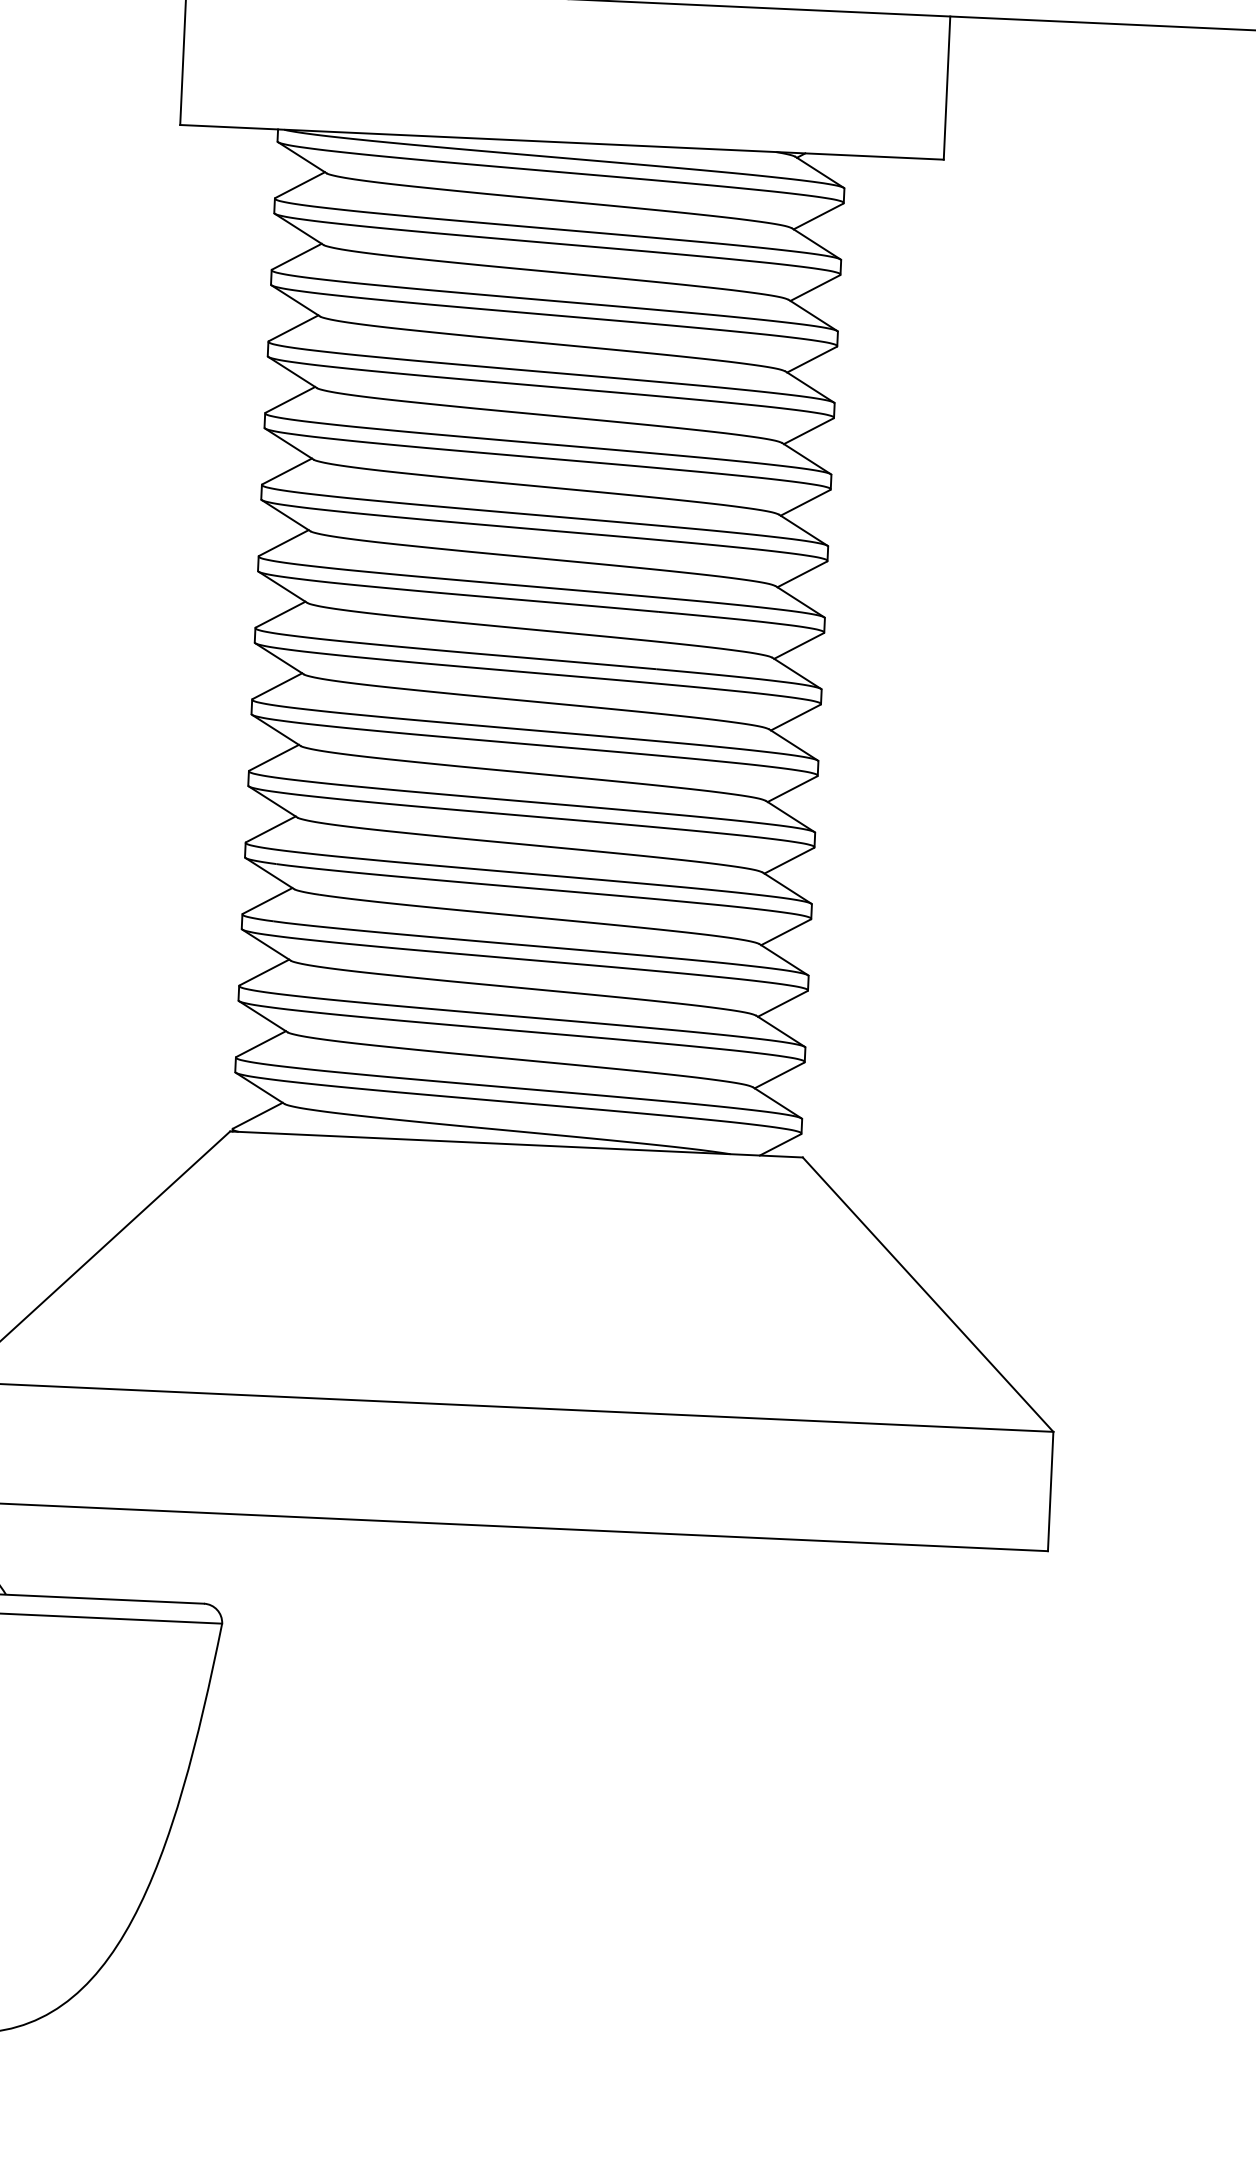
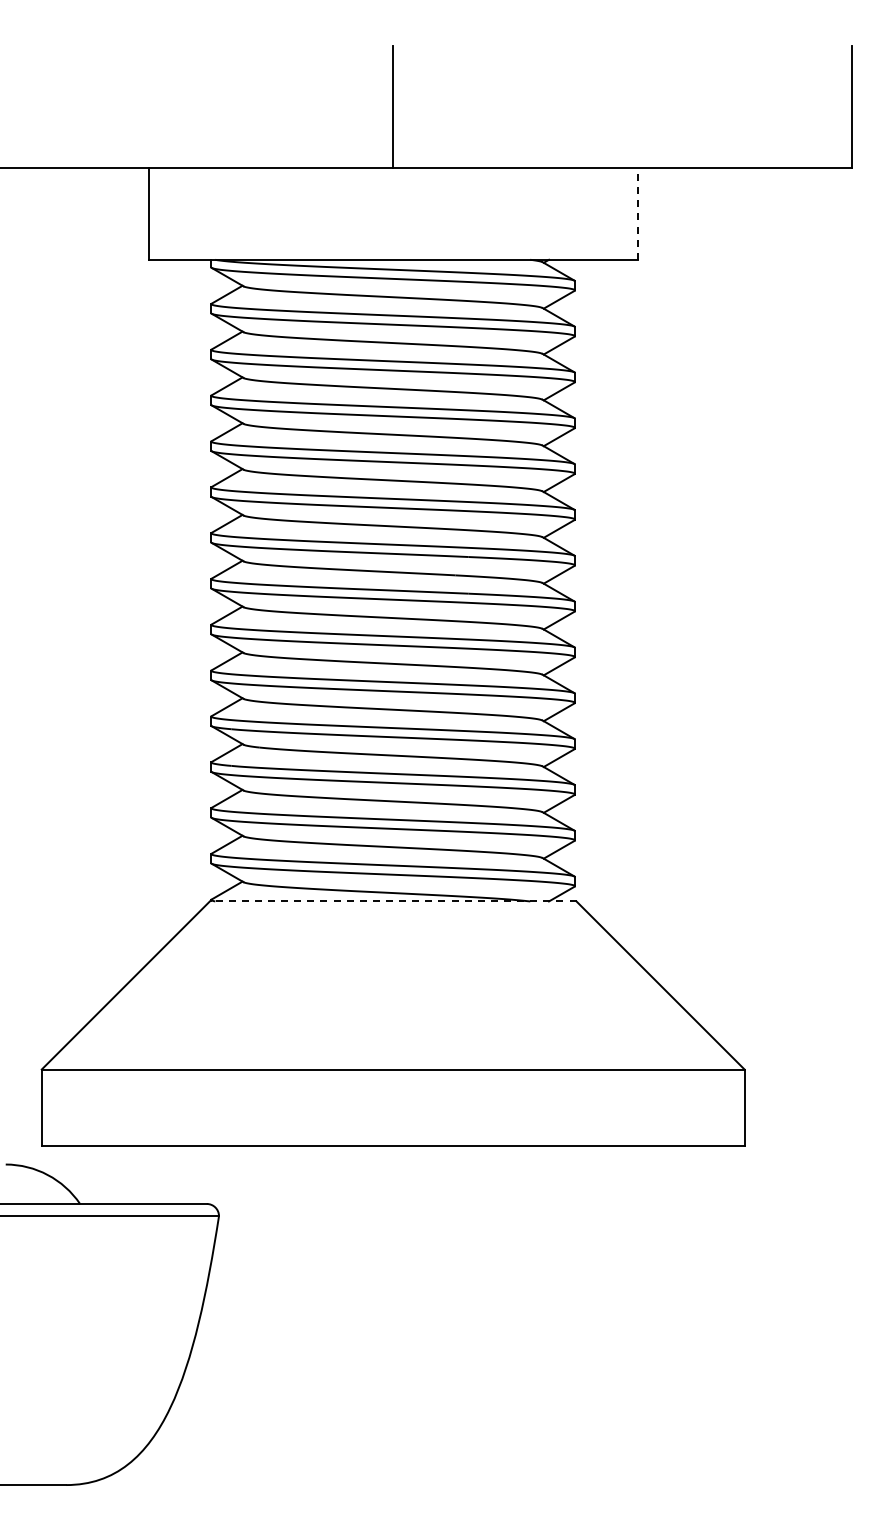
line: (946, 87) -> (637, 213), solid -> dashed
line: (515, 1144) -> (392, 901), solid -> dashed

